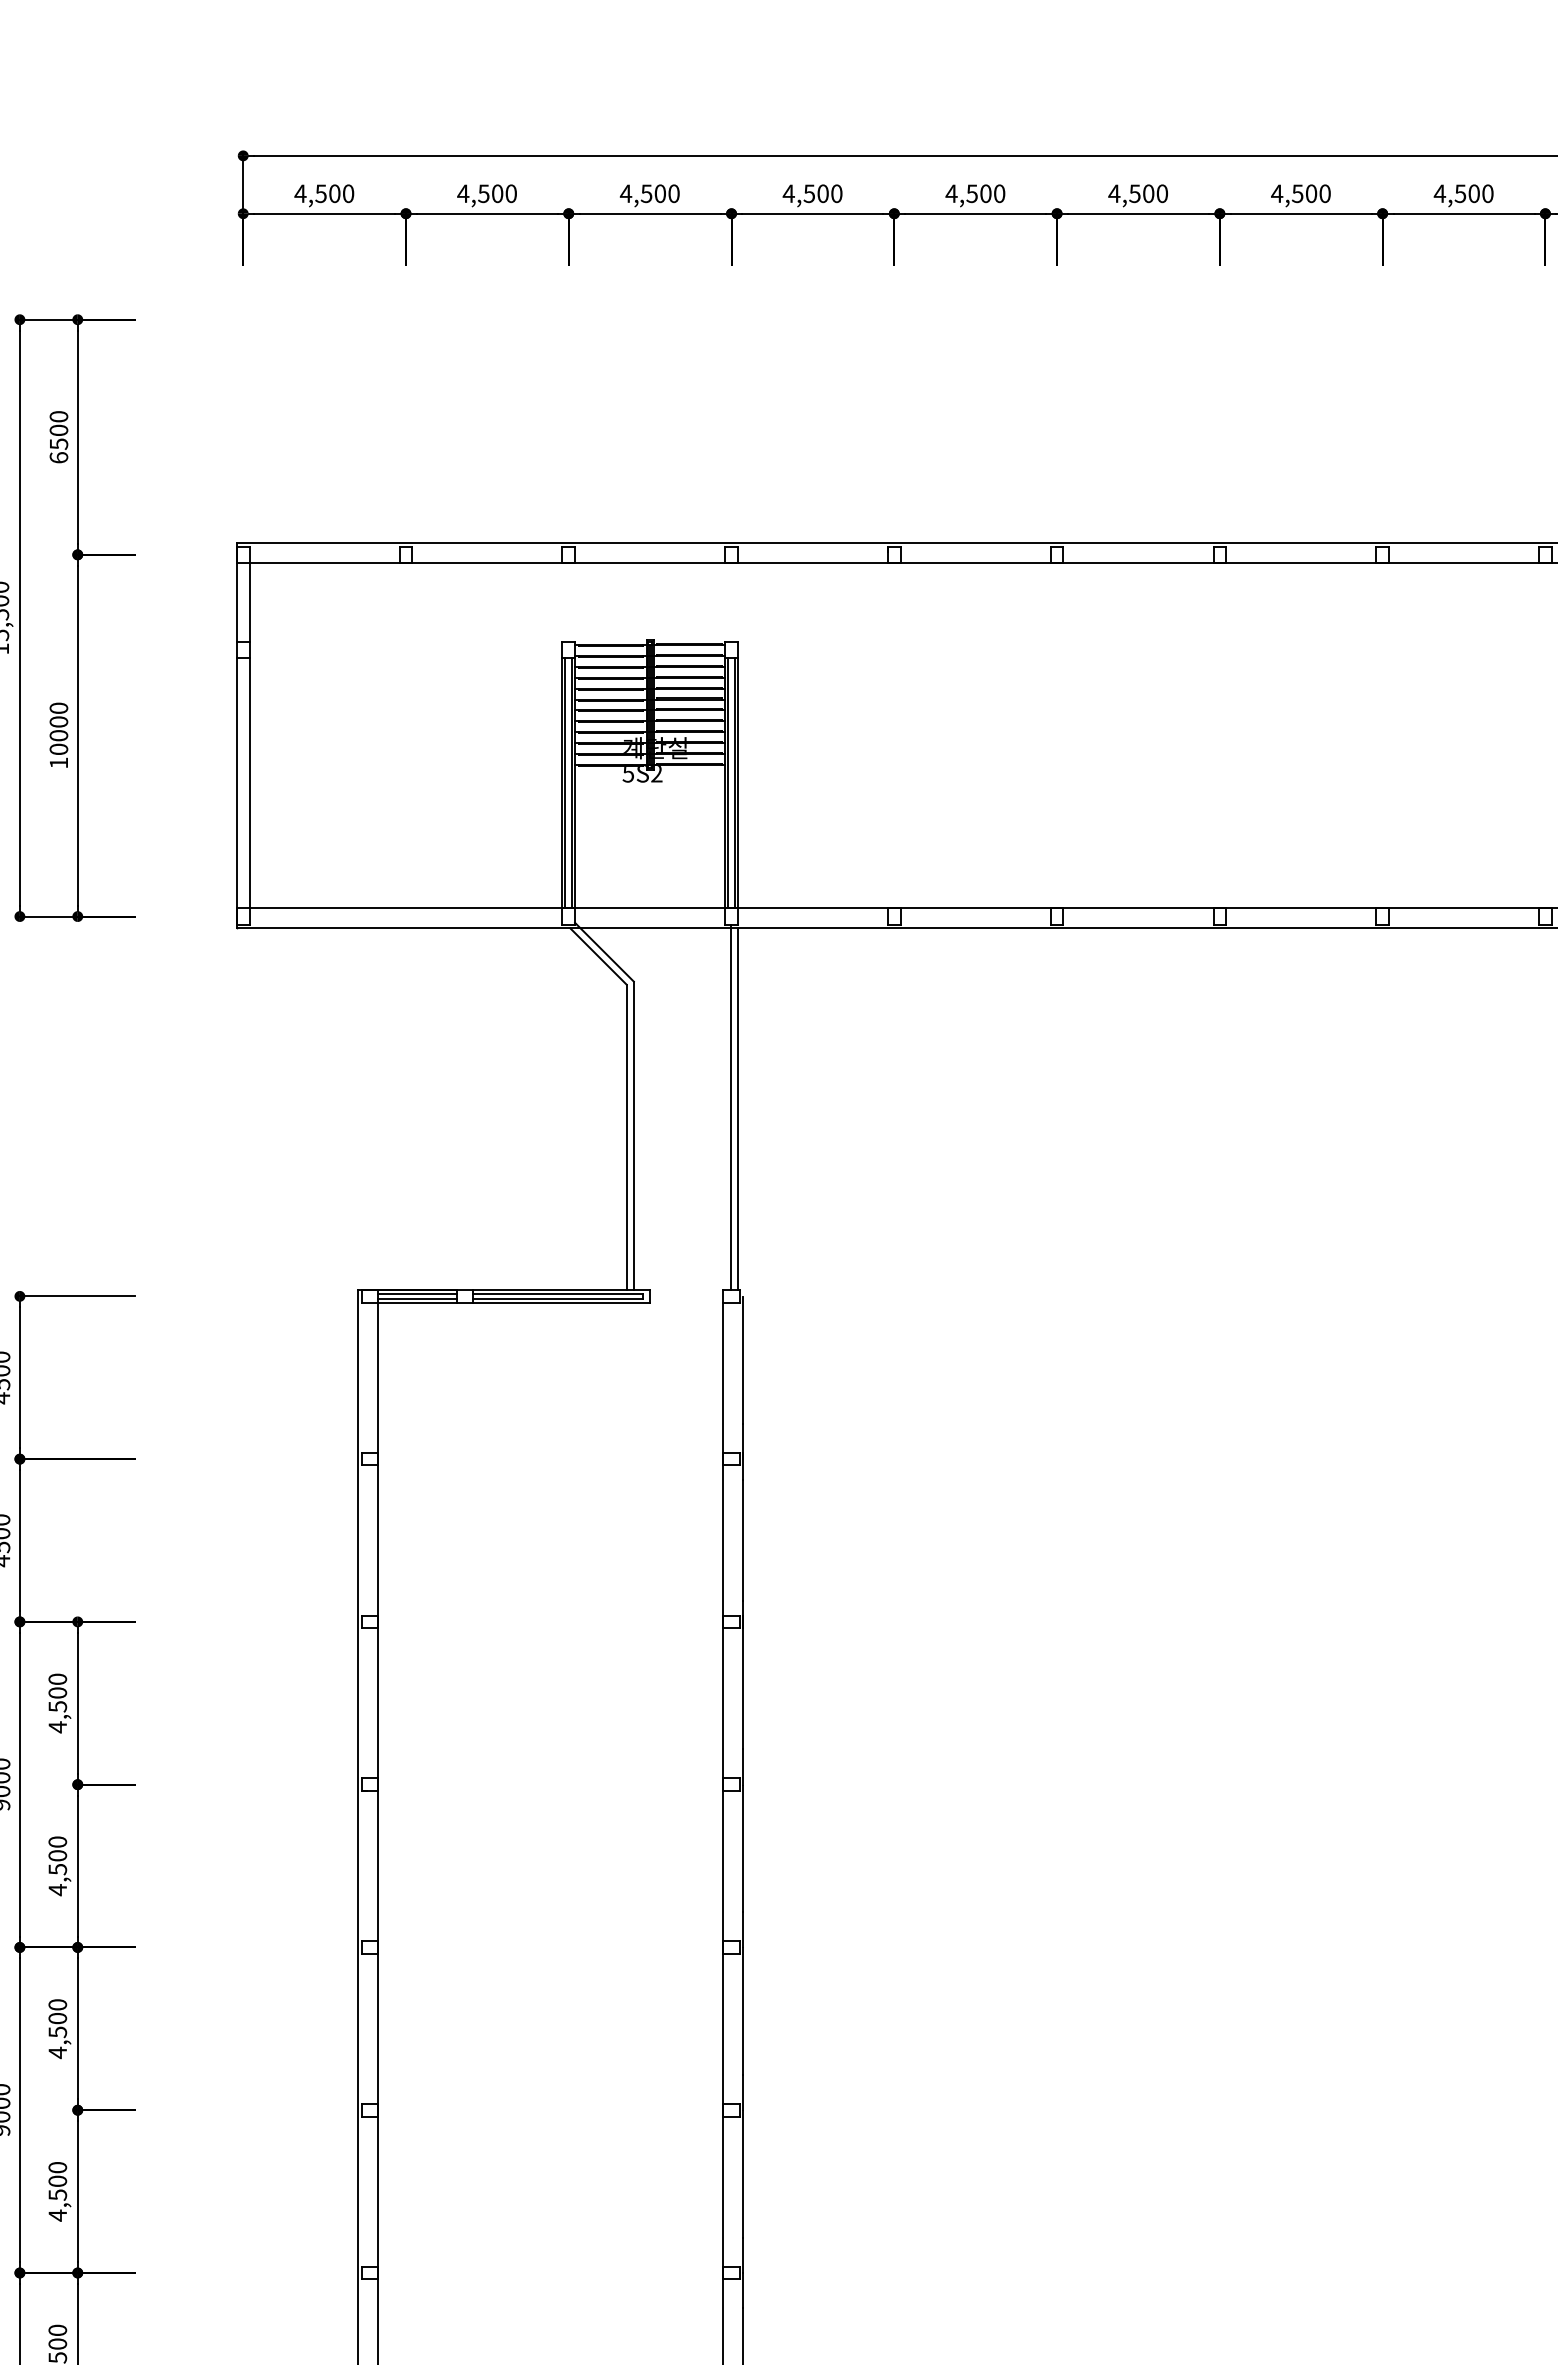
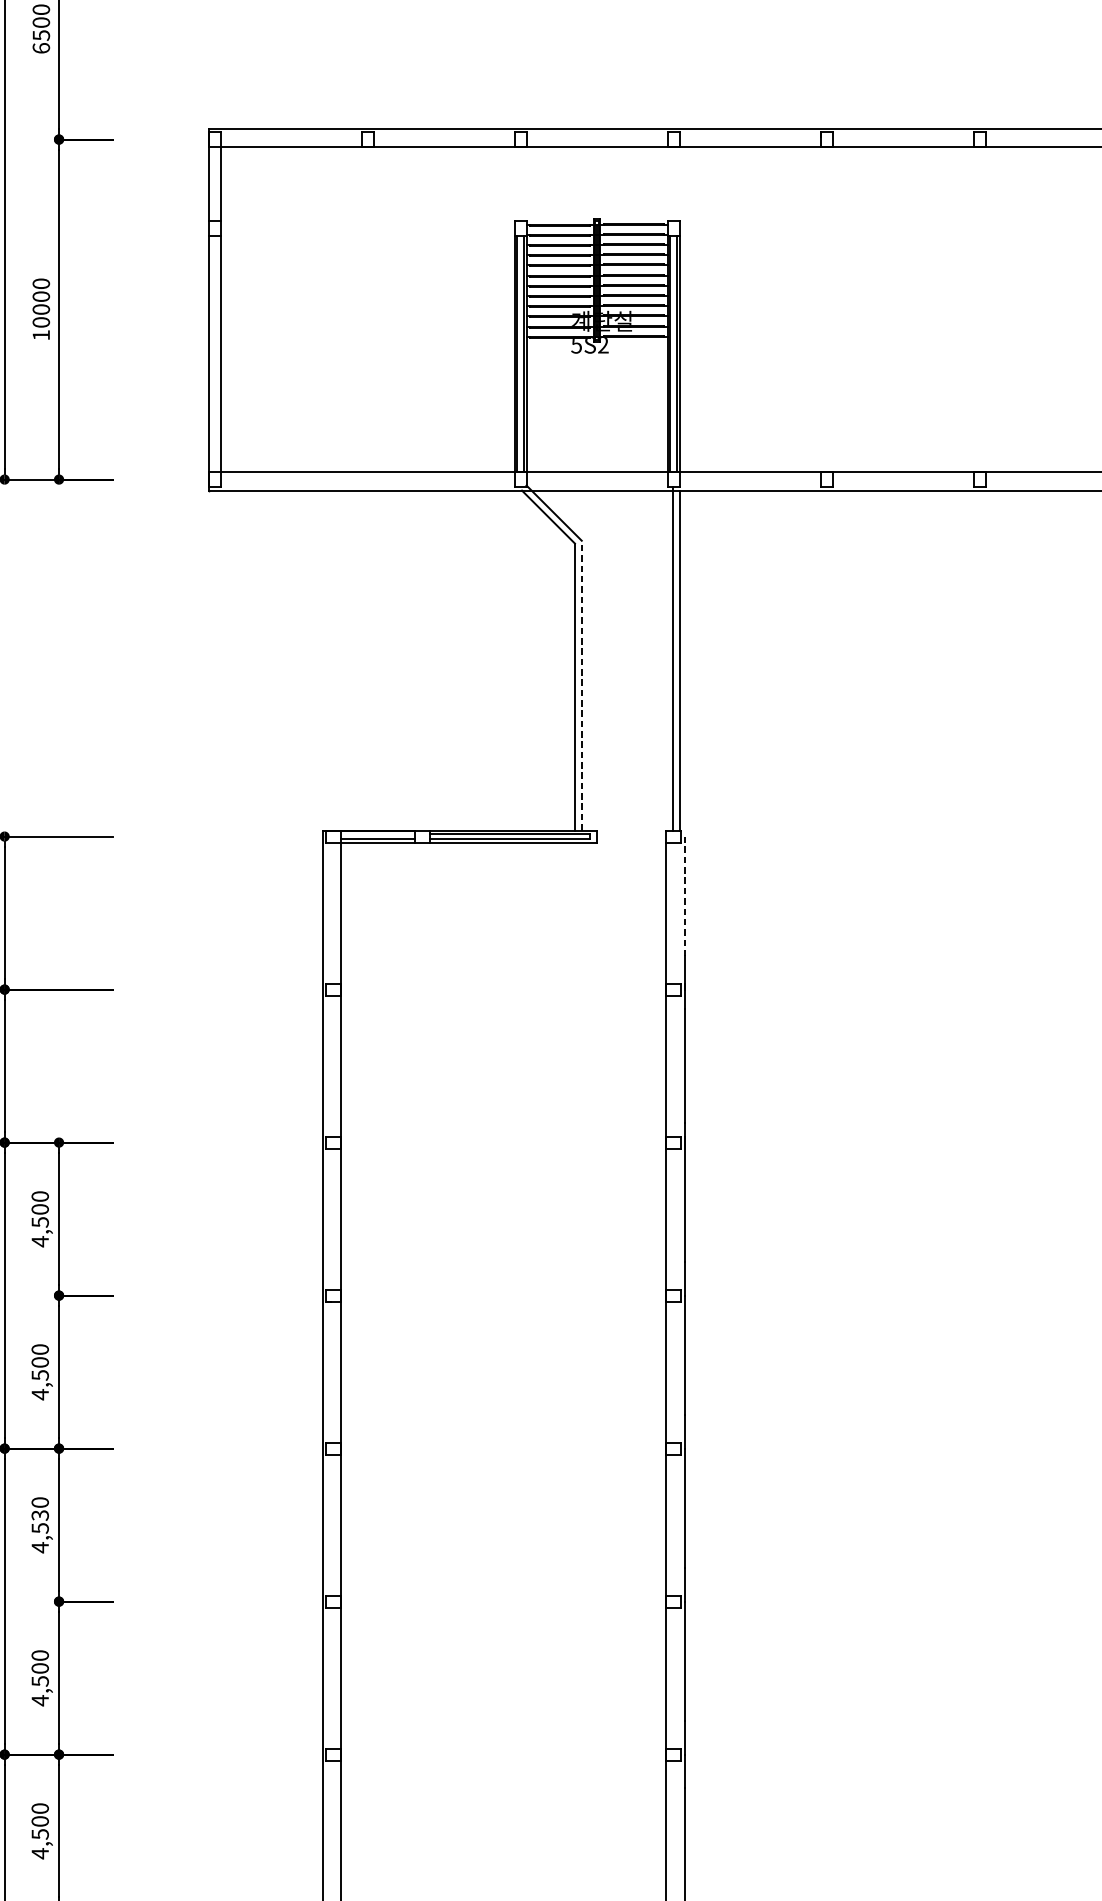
line: (633, 1135) -> (581, 685), solid -> dashed
line: (416, 1293) -> (377, 833), removed
line: (743, 1360) -> (684, 896), solid -> dashed
text: (57, 2018) -> (39, 1515), 4,500 -> 4,530

